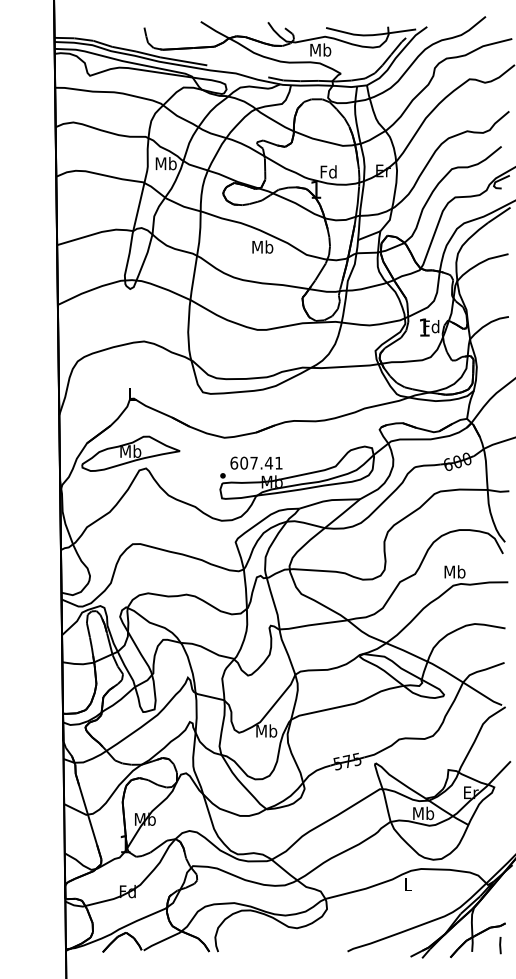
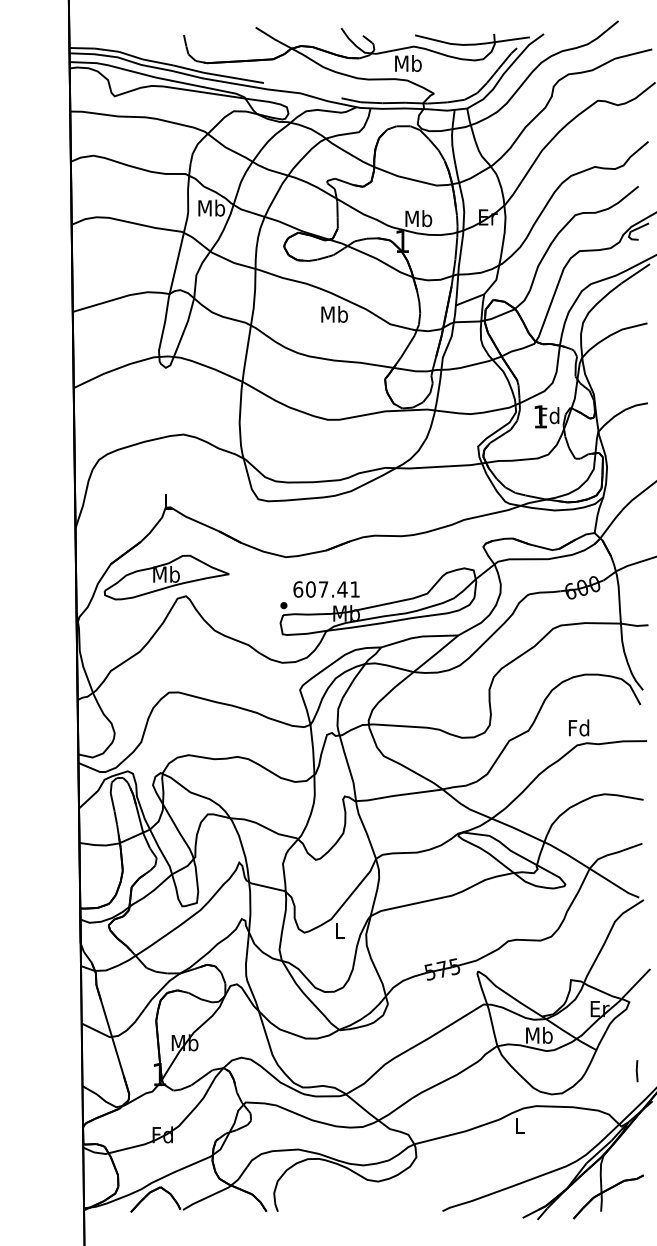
text: (328, 171) -> (418, 218), Fd -> Mb
text: (454, 571) -> (578, 727), Mb -> Fd
text: (266, 730) -> (339, 929), Mb -> L
line: (500, 945) -> (637, 1071), moved

